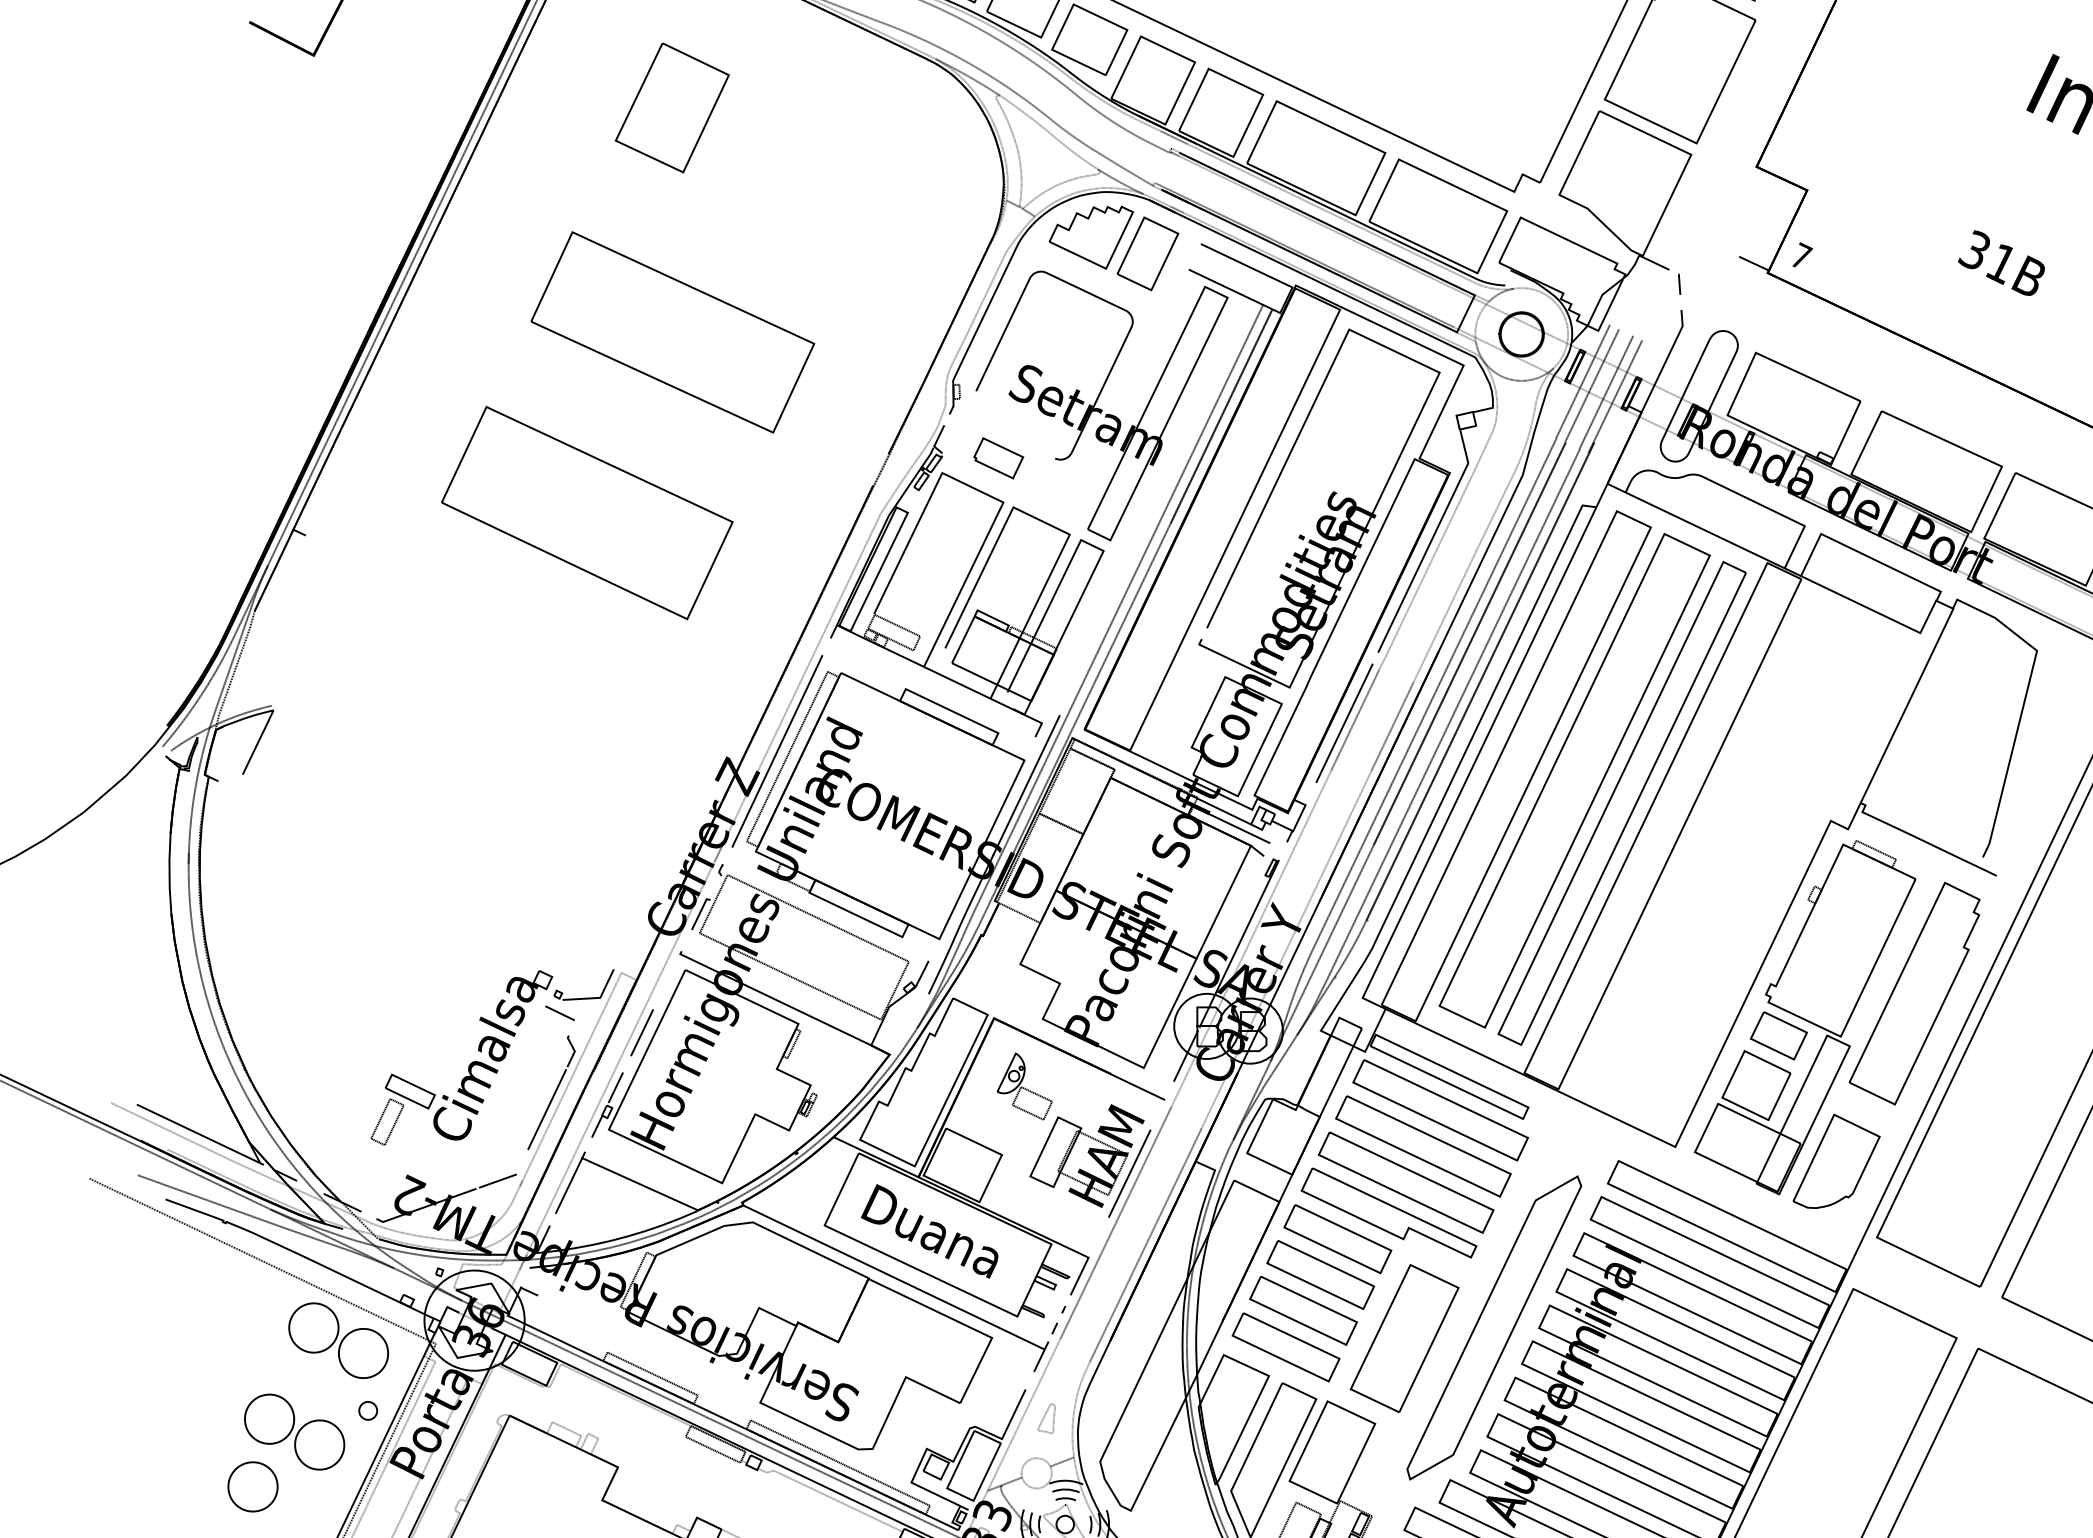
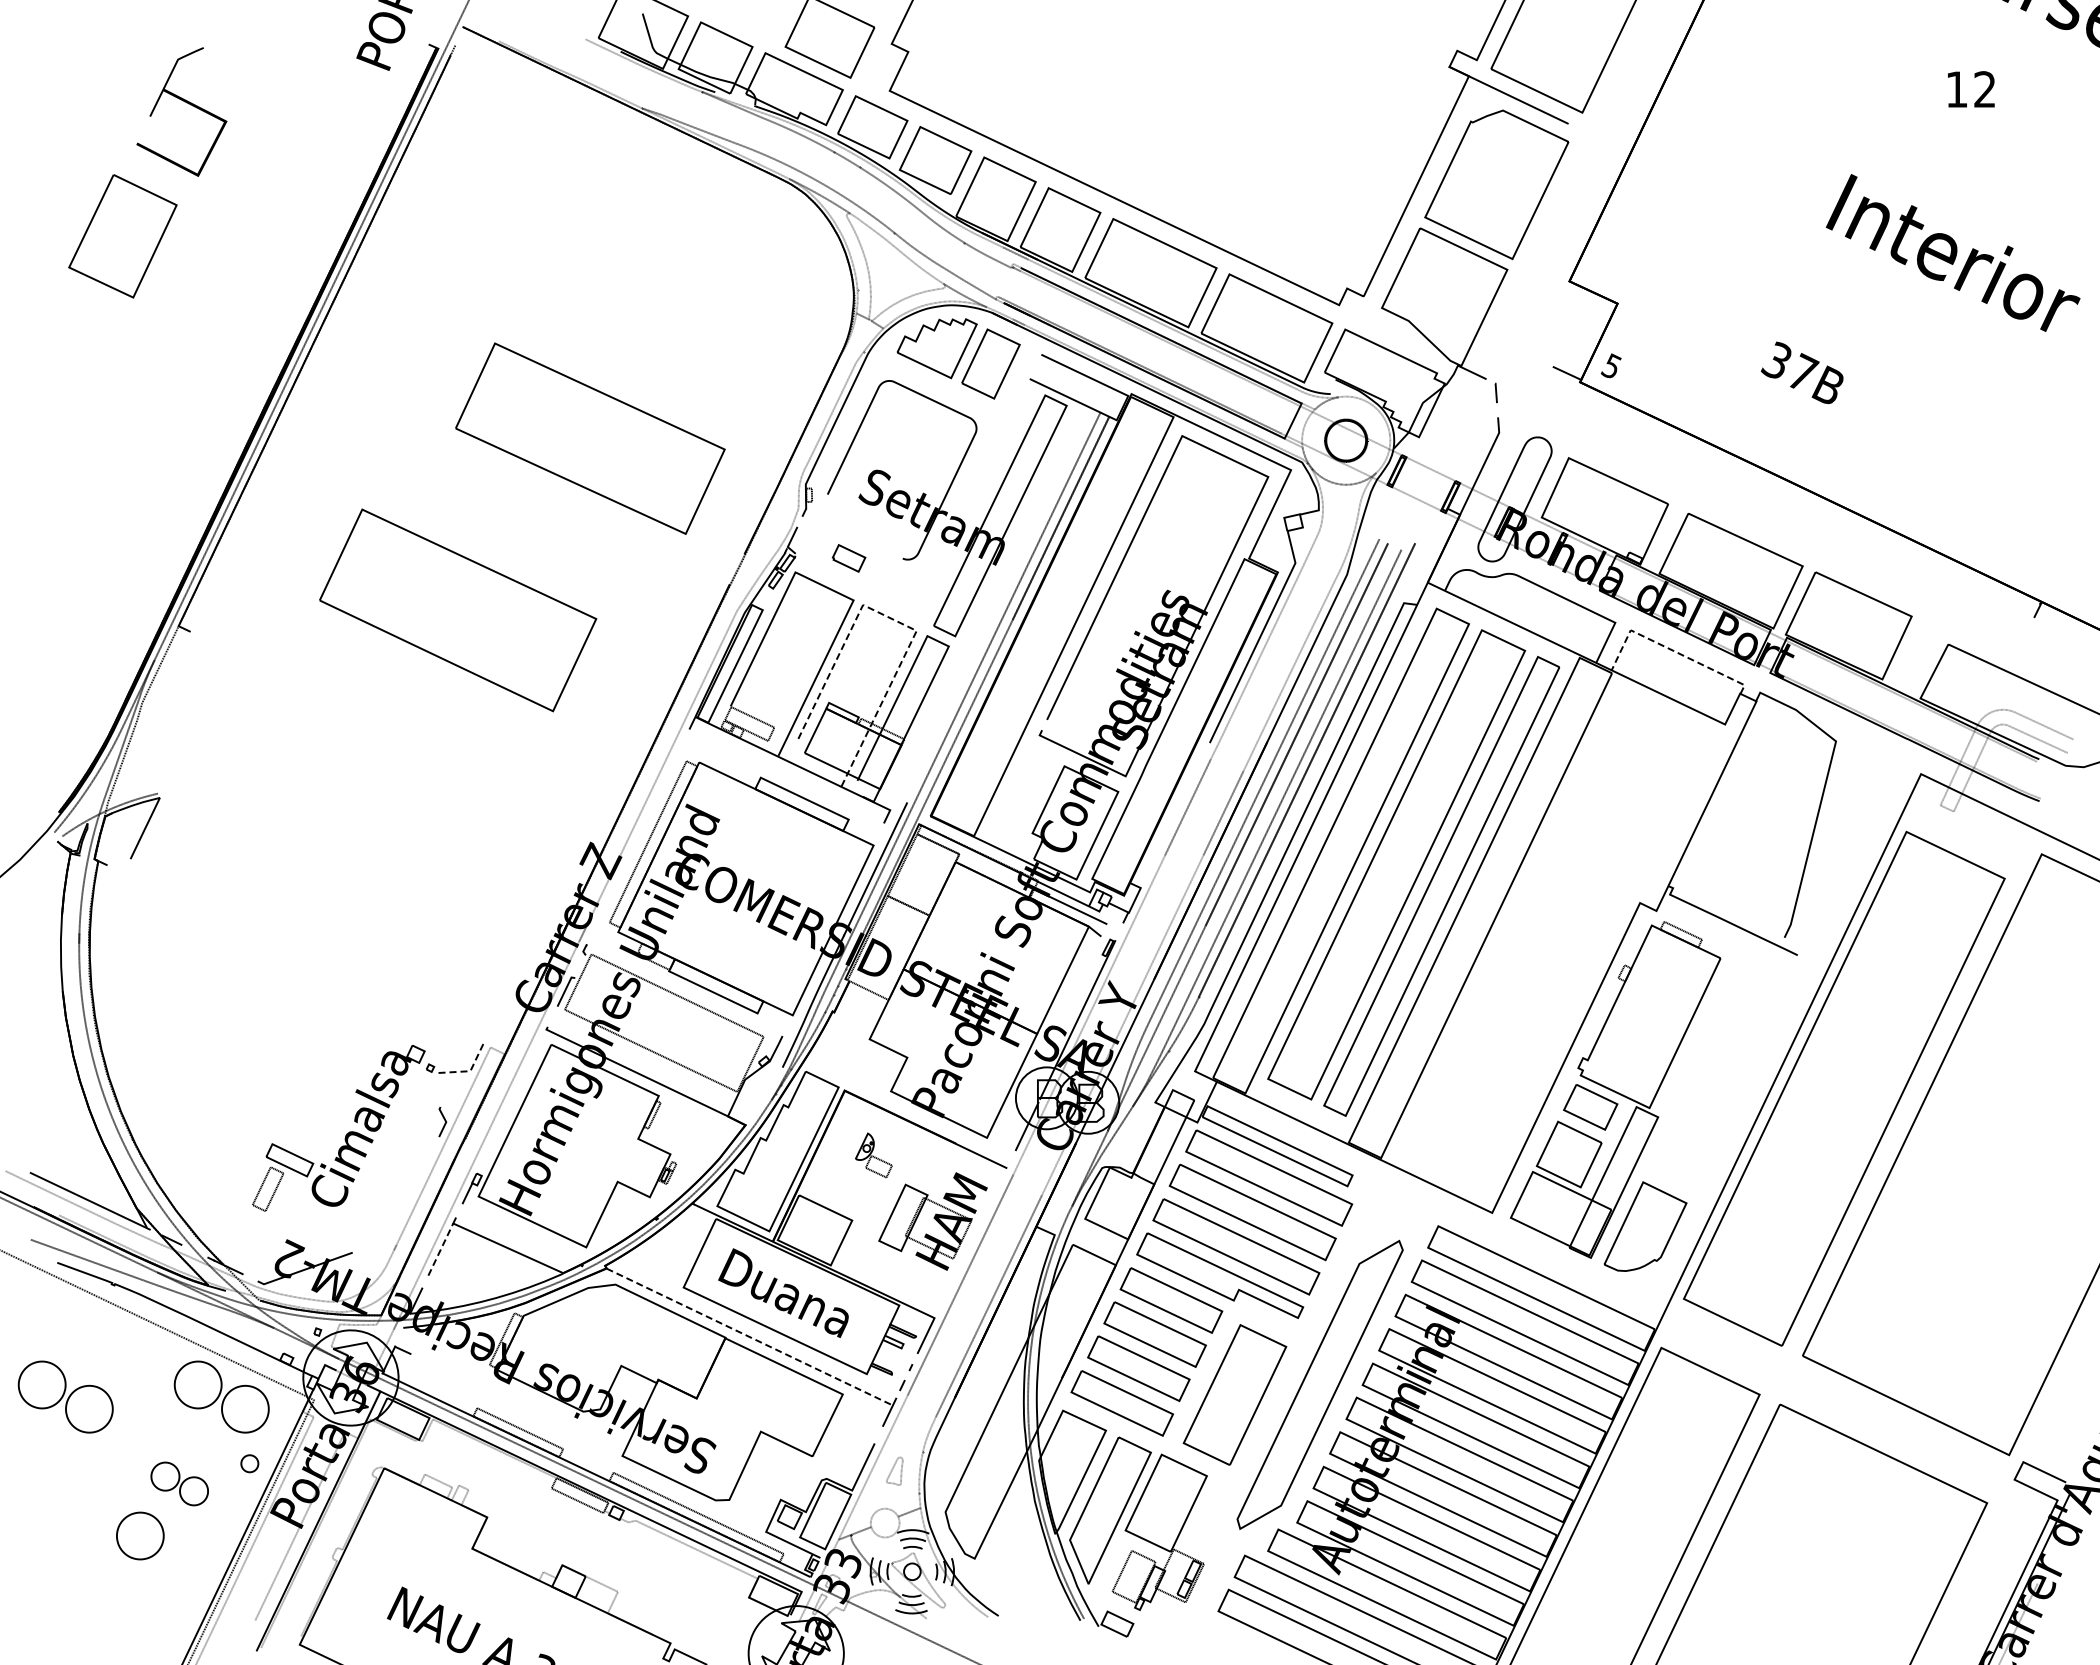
part: (671, 108) -> (122, 236), moved
text: (1800, 255) -> (1611, 365), 7 -> 5
text: (2002, 263) -> (1803, 373), 31B -> 37B
part: (672, 332) -> (590, 438), moved
line: (1583, 381) -> (1404, 485), removed
line: (1591, 385) -> (1412, 489), removed
line: (1606, 392) -> (1426, 495), removed
line: (1614, 396) -> (1434, 499), removed
part: (998, 458) -> (848, 558), size x0.7
line: (1052, 526) -> (900, 623), solid -> dashed
line: (1864, 555) -> (1672, 650), solid -> dashed
line: (274, 569) -> (160, 664), removed
line: (1344, 723) -> (1177, 810), removed
line: (777, 750) -> (638, 836), removed
part: (1914, 992) -> (1719, 1066), removed
line: (598, 998) -> (468, 1071), solid -> dashed
line: (560, 1012) -> (432, 1085), removed
line: (641, 1031) -> (509, 1103), removed
part: (1024, 1086) -> (873, 1155), size x0.7
line: (615, 1087) -> (484, 1156), removed
line: (546, 1108) -> (419, 1176), removed
line: (1129, 1173) -> (973, 1238), removed
line: (498, 1181) -> (373, 1245), removed
line: (568, 1185) -> (440, 1249), solid -> dashed
line: (894, 1278) -> (750, 1337), solid -> dashed
part: (174, 1340) -> (65, 1396), added
part: (294, 1431) -> (179, 1483), size x0.6

